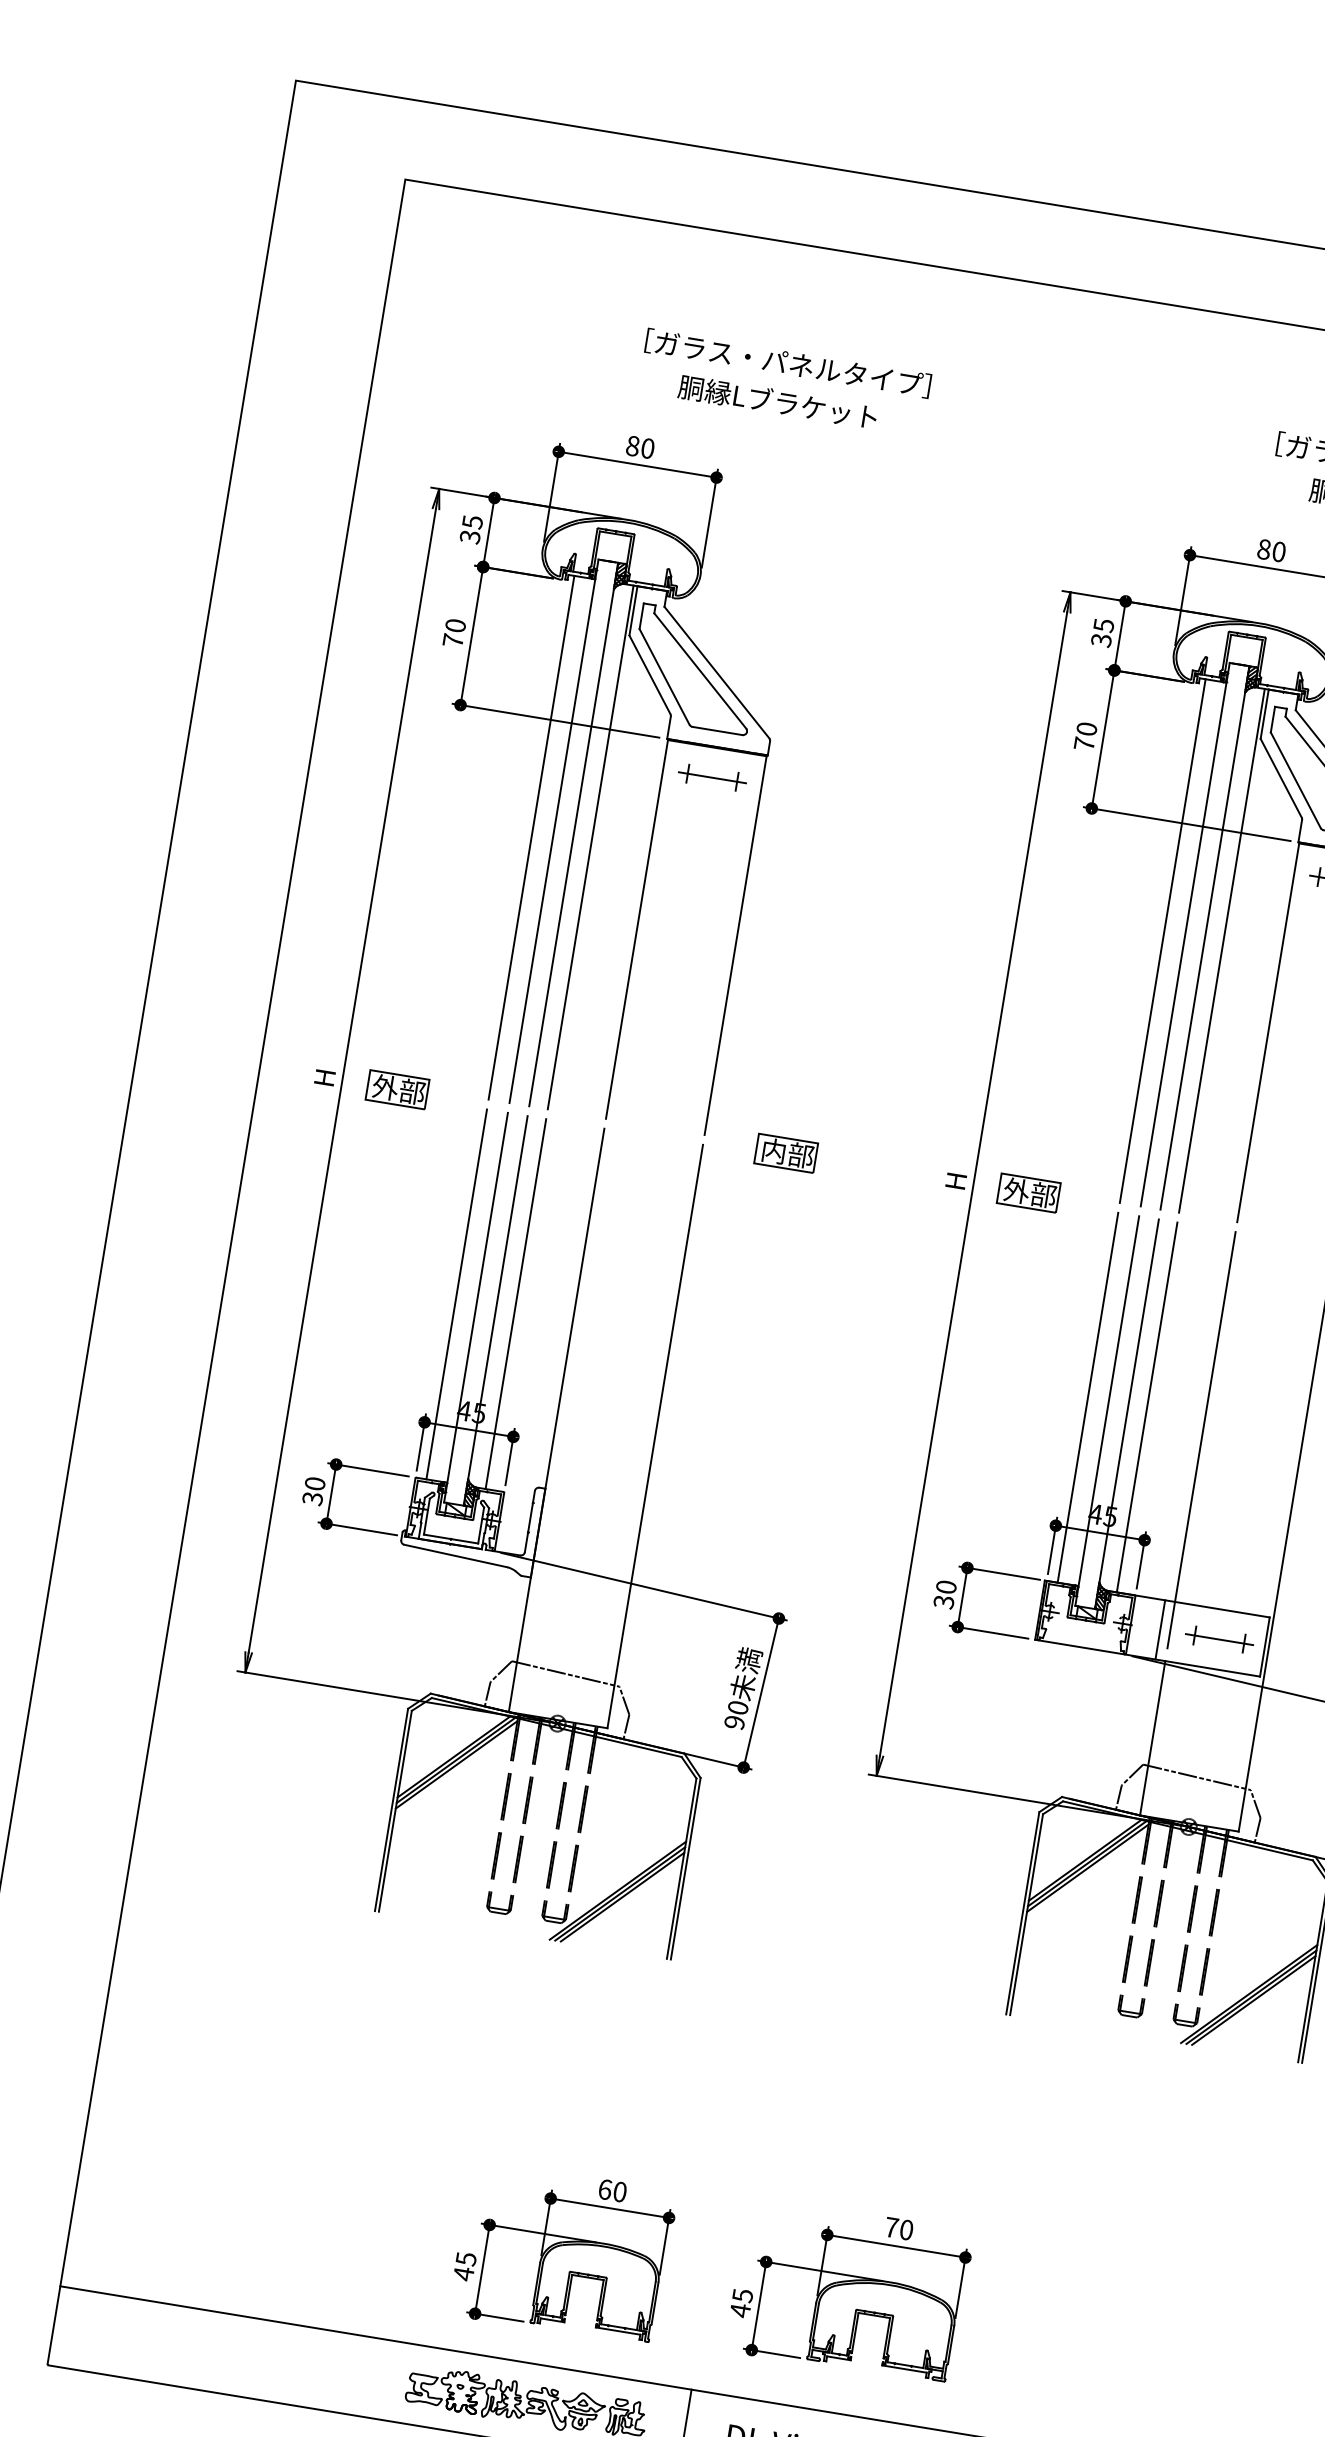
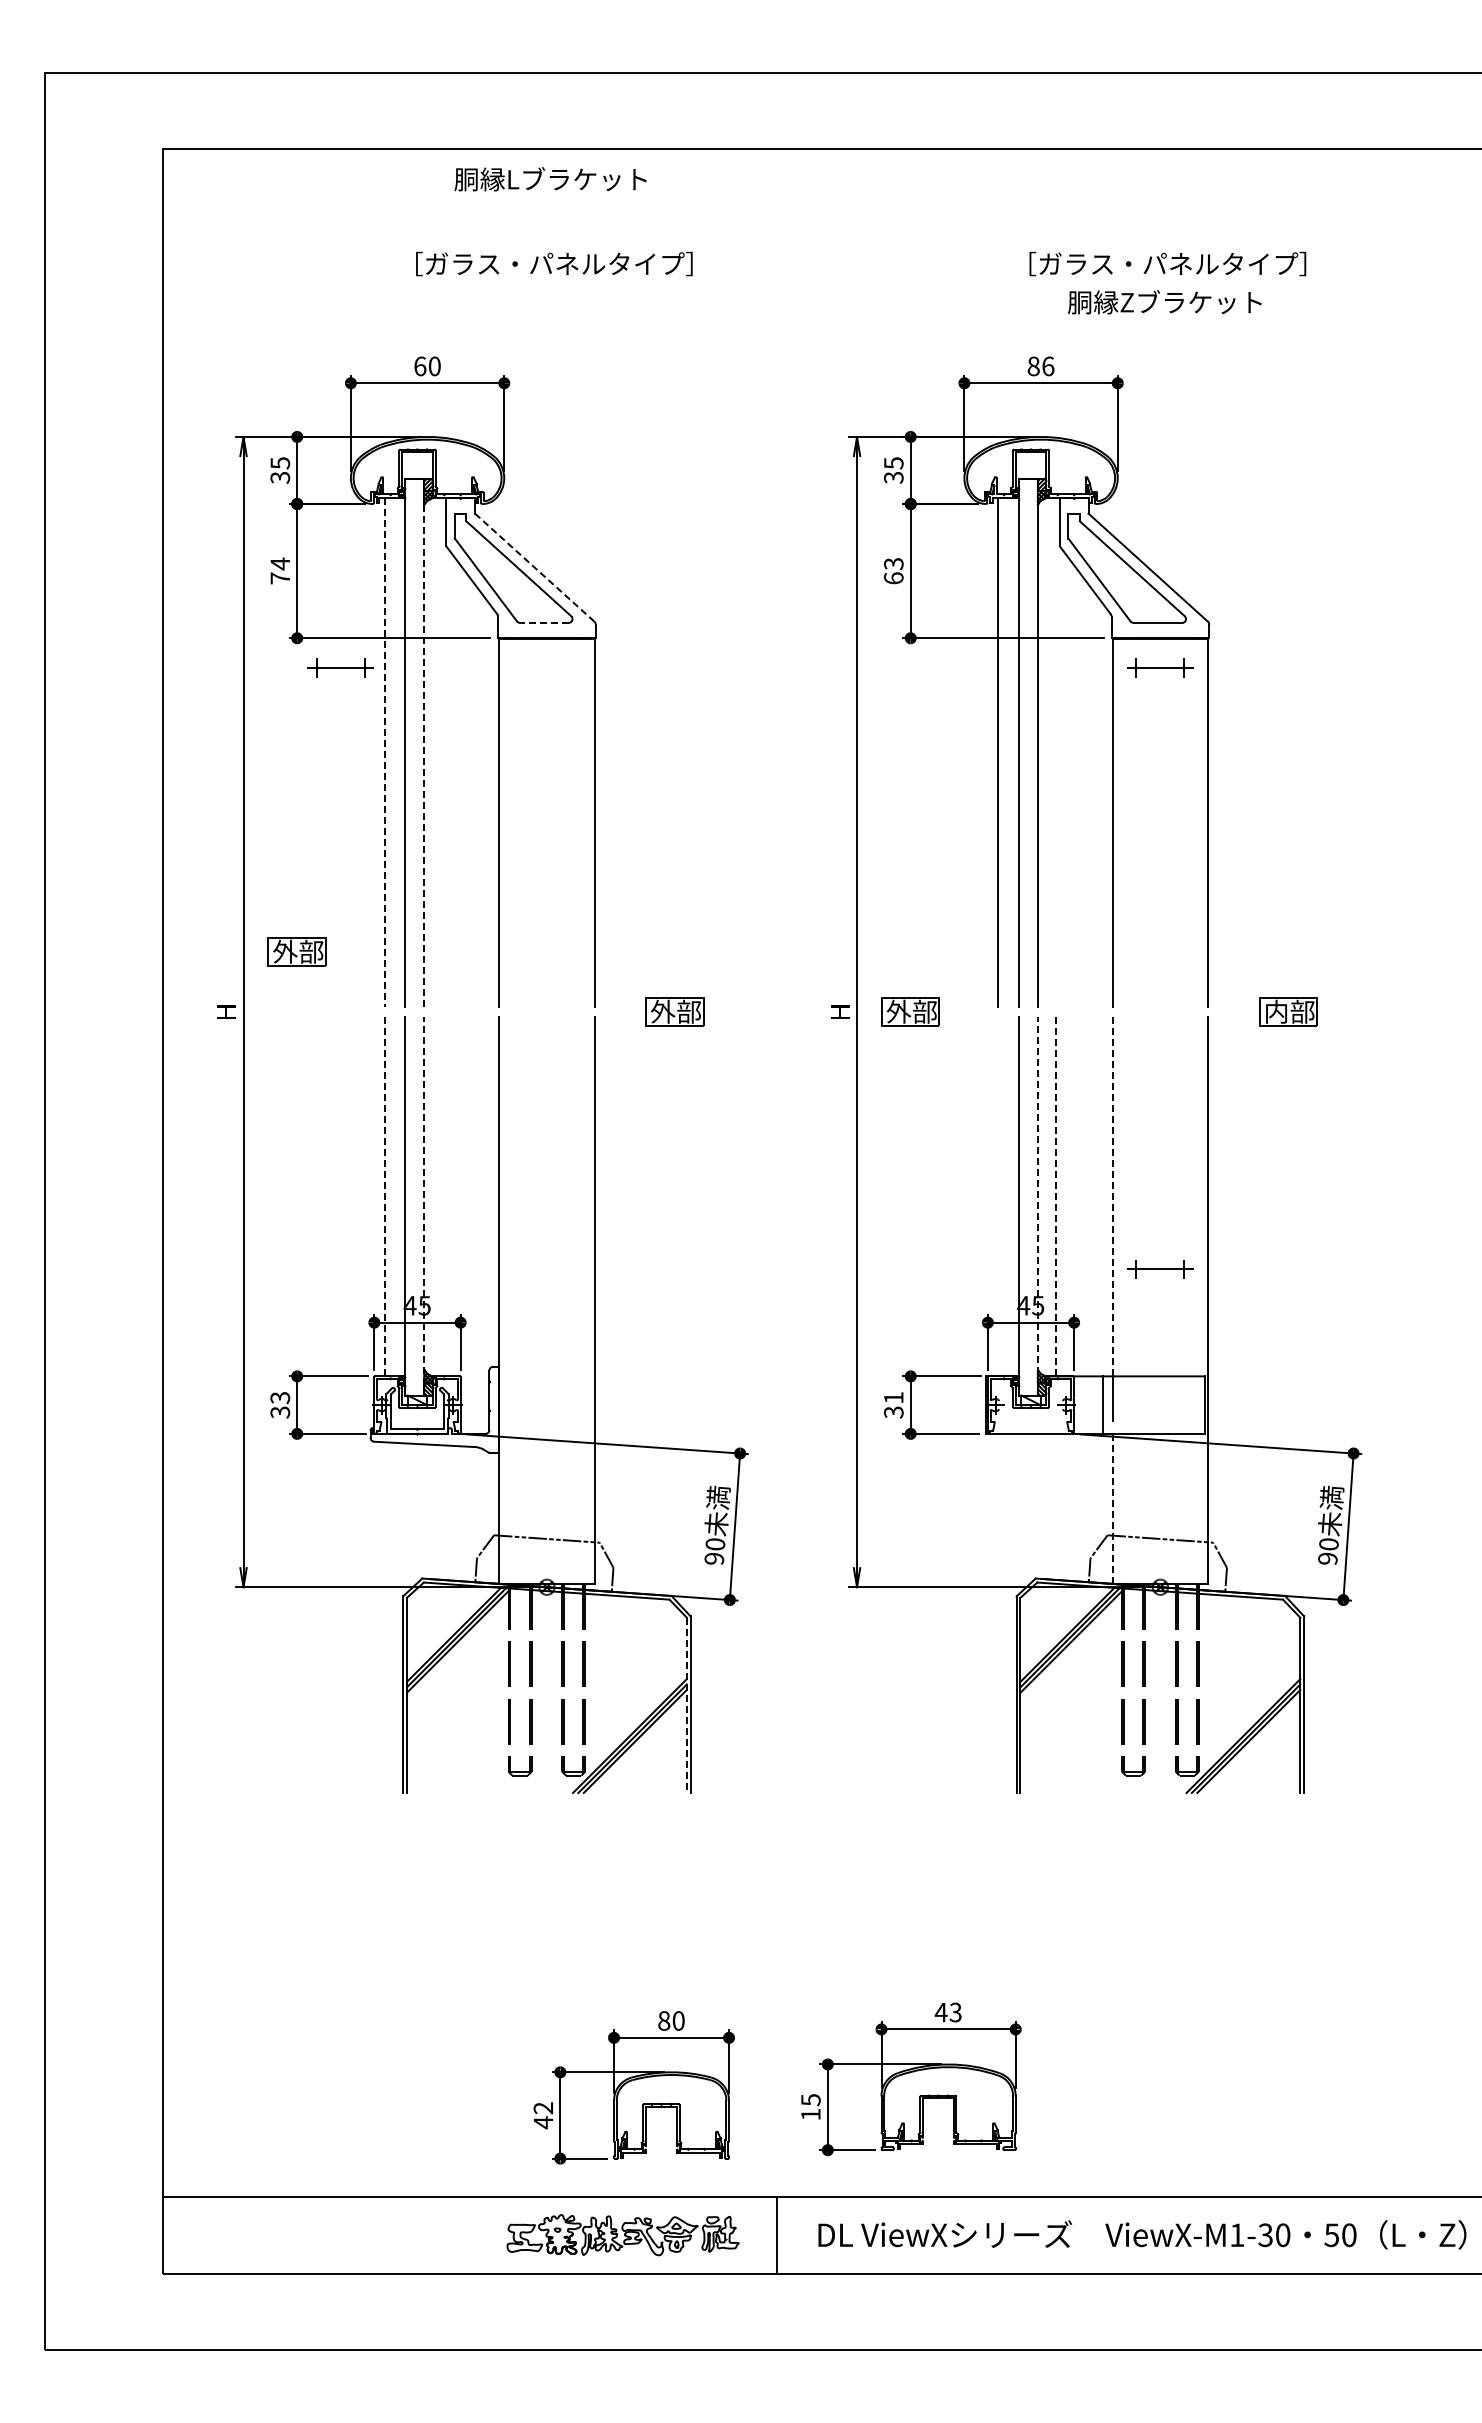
text: (777, 402) -> (550, 179), moved
text: (633, 446) -> (420, 366), 80 -> 60
text: (1279, 552) -> (1048, 366), 80 -> 86
text: (455, 625) -> (280, 563), 70 -> 74
line: (716, 672) -> (534, 567), solid -> dashed
line: (716, 730) -> (543, 622), solid -> dashed
text: (1085, 736) -> (893, 571), 70 -> 63
part: (712, 777) -> (340, 667), moved
line: (573, 833) -> (424, 742), solid -> dashed
line: (531, 837) -> (384, 752), solid -> dashed
line: (590, 847) -> (442, 752), removed
line: (1221, 950) -> (1055, 752), removed
part: (396, 1089) -> (296, 951), moved
text: (774, 1150) -> (663, 1011), 内部 -> 外部
line: (456, 1294) -> (384, 1196), solid -> dashed
line: (515, 1303) -> (442, 1196), removed
line: (495, 1310) -> (424, 1205), solid -> dashed
line: (1088, 1397) -> (998, 1196), removed
line: (1146, 1407) -> (1055, 1196), solid -> dashed
line: (1126, 1413) -> (1037, 1205), solid -> dashed
line: (1205, 1416) -> (1112, 1196), solid -> dashed
text: (315, 1484) -> (280, 1398), 30 -> 33
text: (946, 1586) -> (893, 1397), 30 -> 31
part: (1219, 1639) -> (1160, 1269), moved
line: (1152, 1738) -> (1112, 1509), solid -> dashed
line: (681, 1868) -> (686, 1705), solid -> dashed
text: (605, 2189) -> (664, 2020), 60 -> 80
text: (898, 2228) -> (947, 2012), 70 -> 43
text: (466, 2259) -> (543, 2108), 45 -> 42
text: (739, 2310) -> (810, 2114), 45 -> 15

